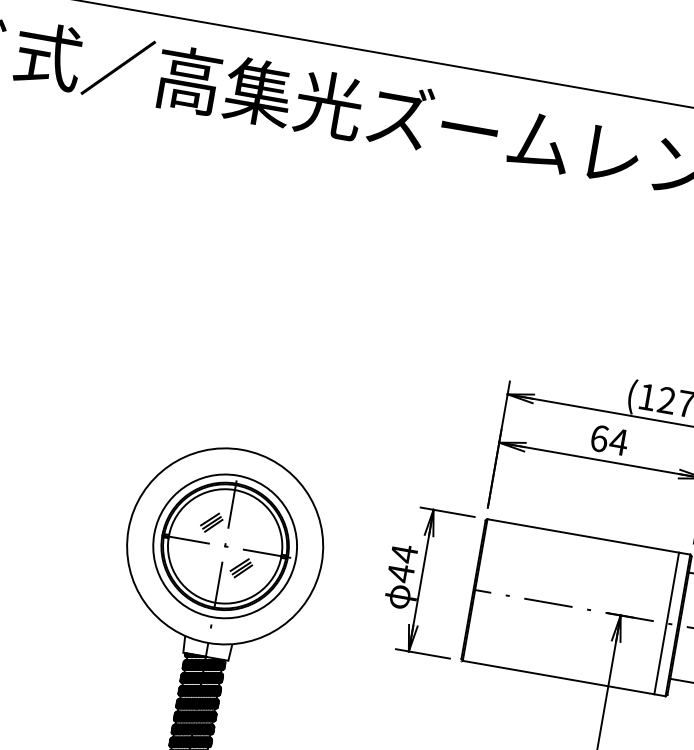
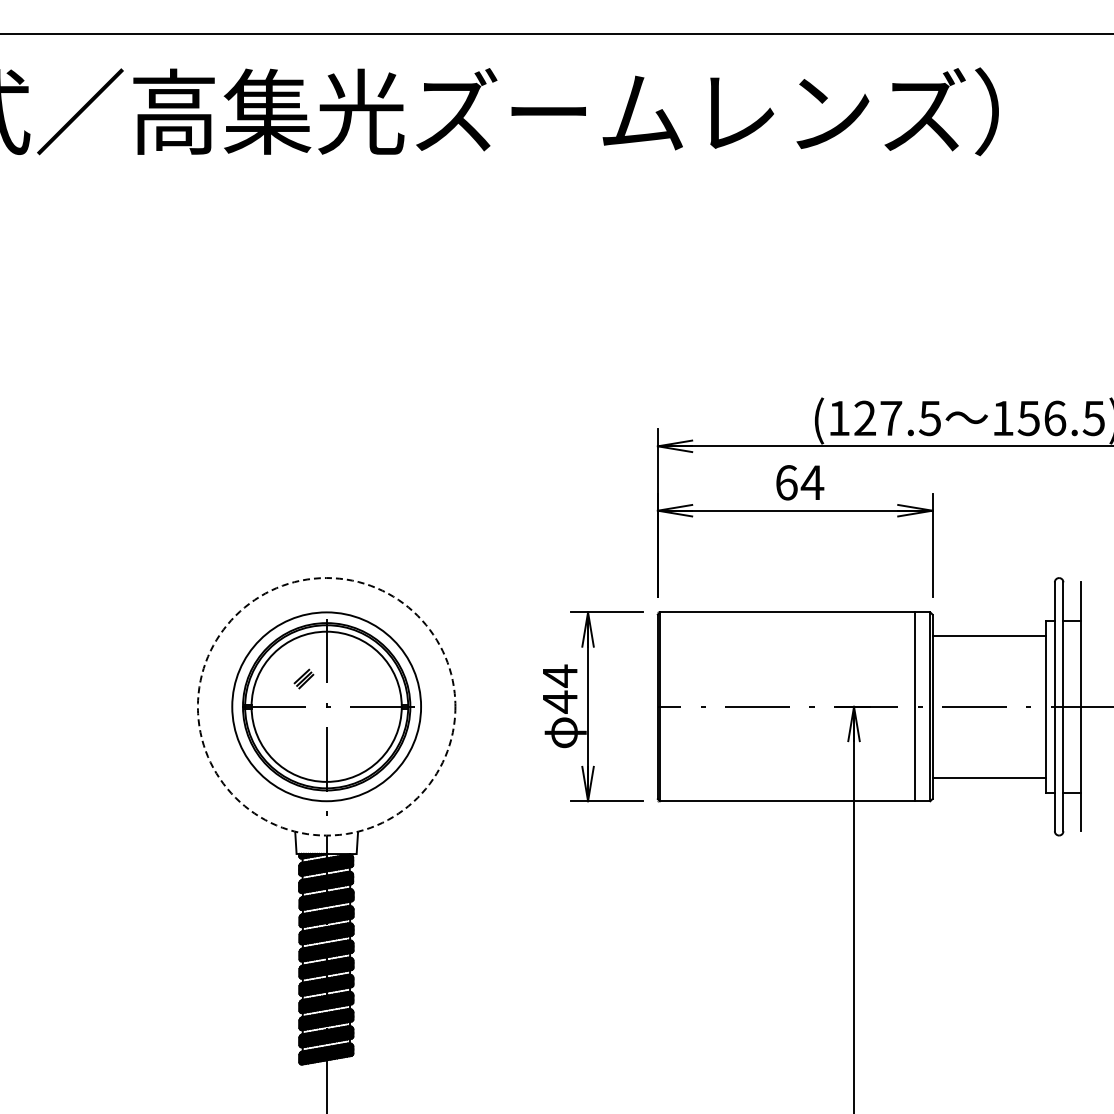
part: (211, 522) -> (303, 678), size x0.7
circle: (225, 546) -> (326, 706), solid -> dashed
part: (241, 568) -> (352, 731), removed

